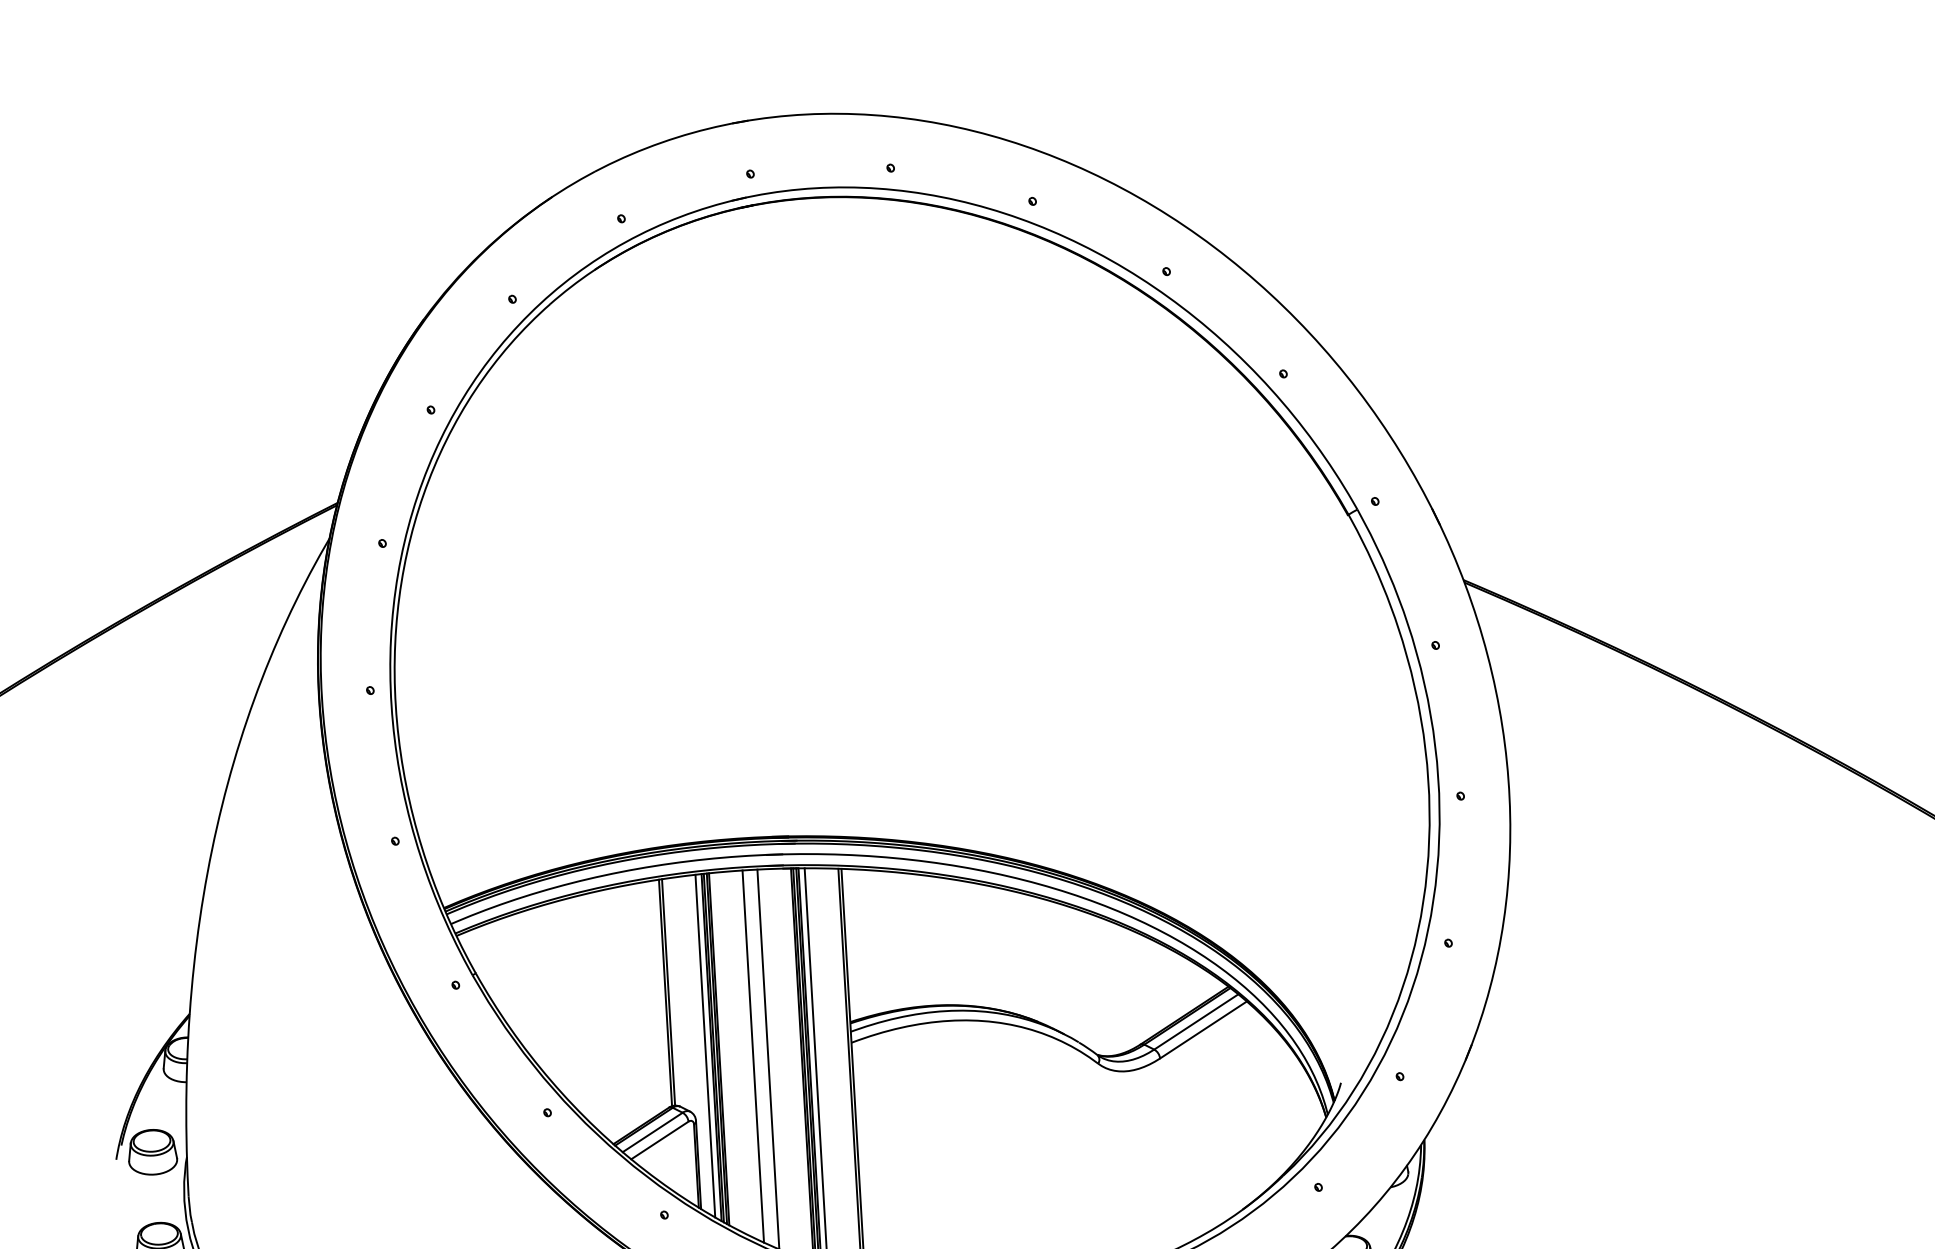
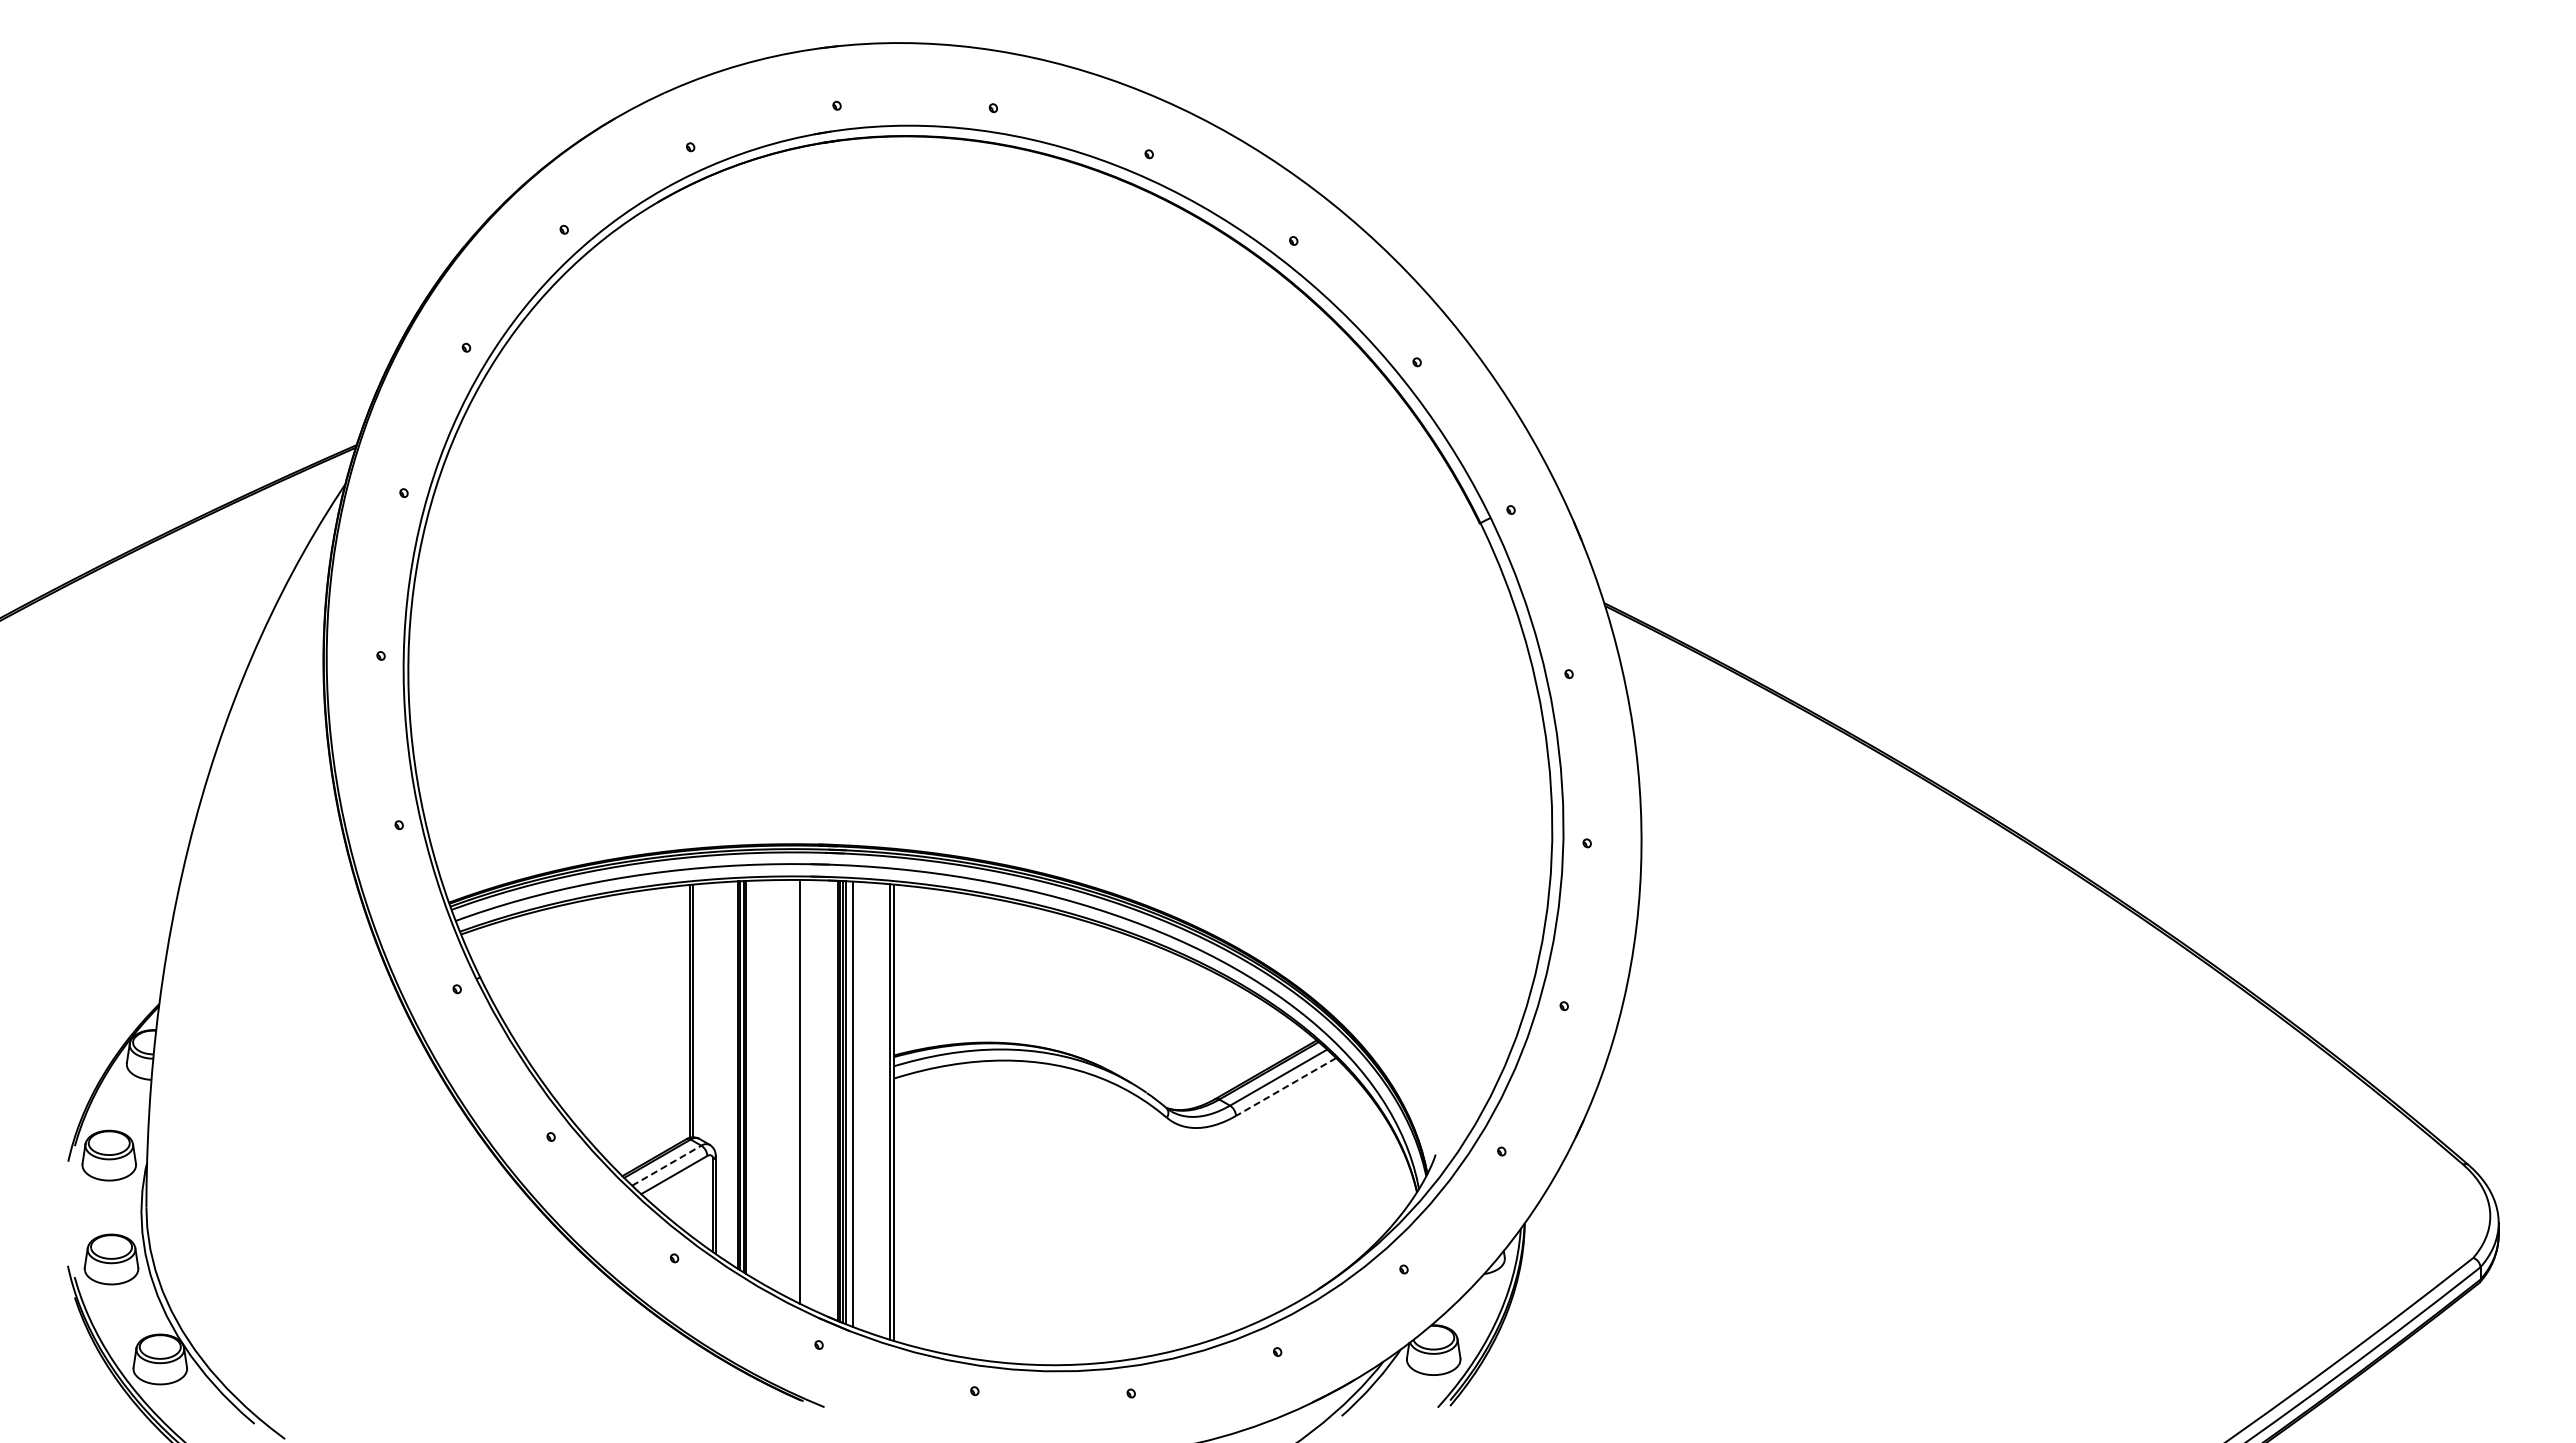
line: (1203, 1030) -> (1286, 1087), solid -> dashed
line: (704, 1045) -> (730, 1072), removed
line: (753, 1056) -> (783, 1087), removed
line: (652, 1132) -> (666, 1165), solid -> dashed

